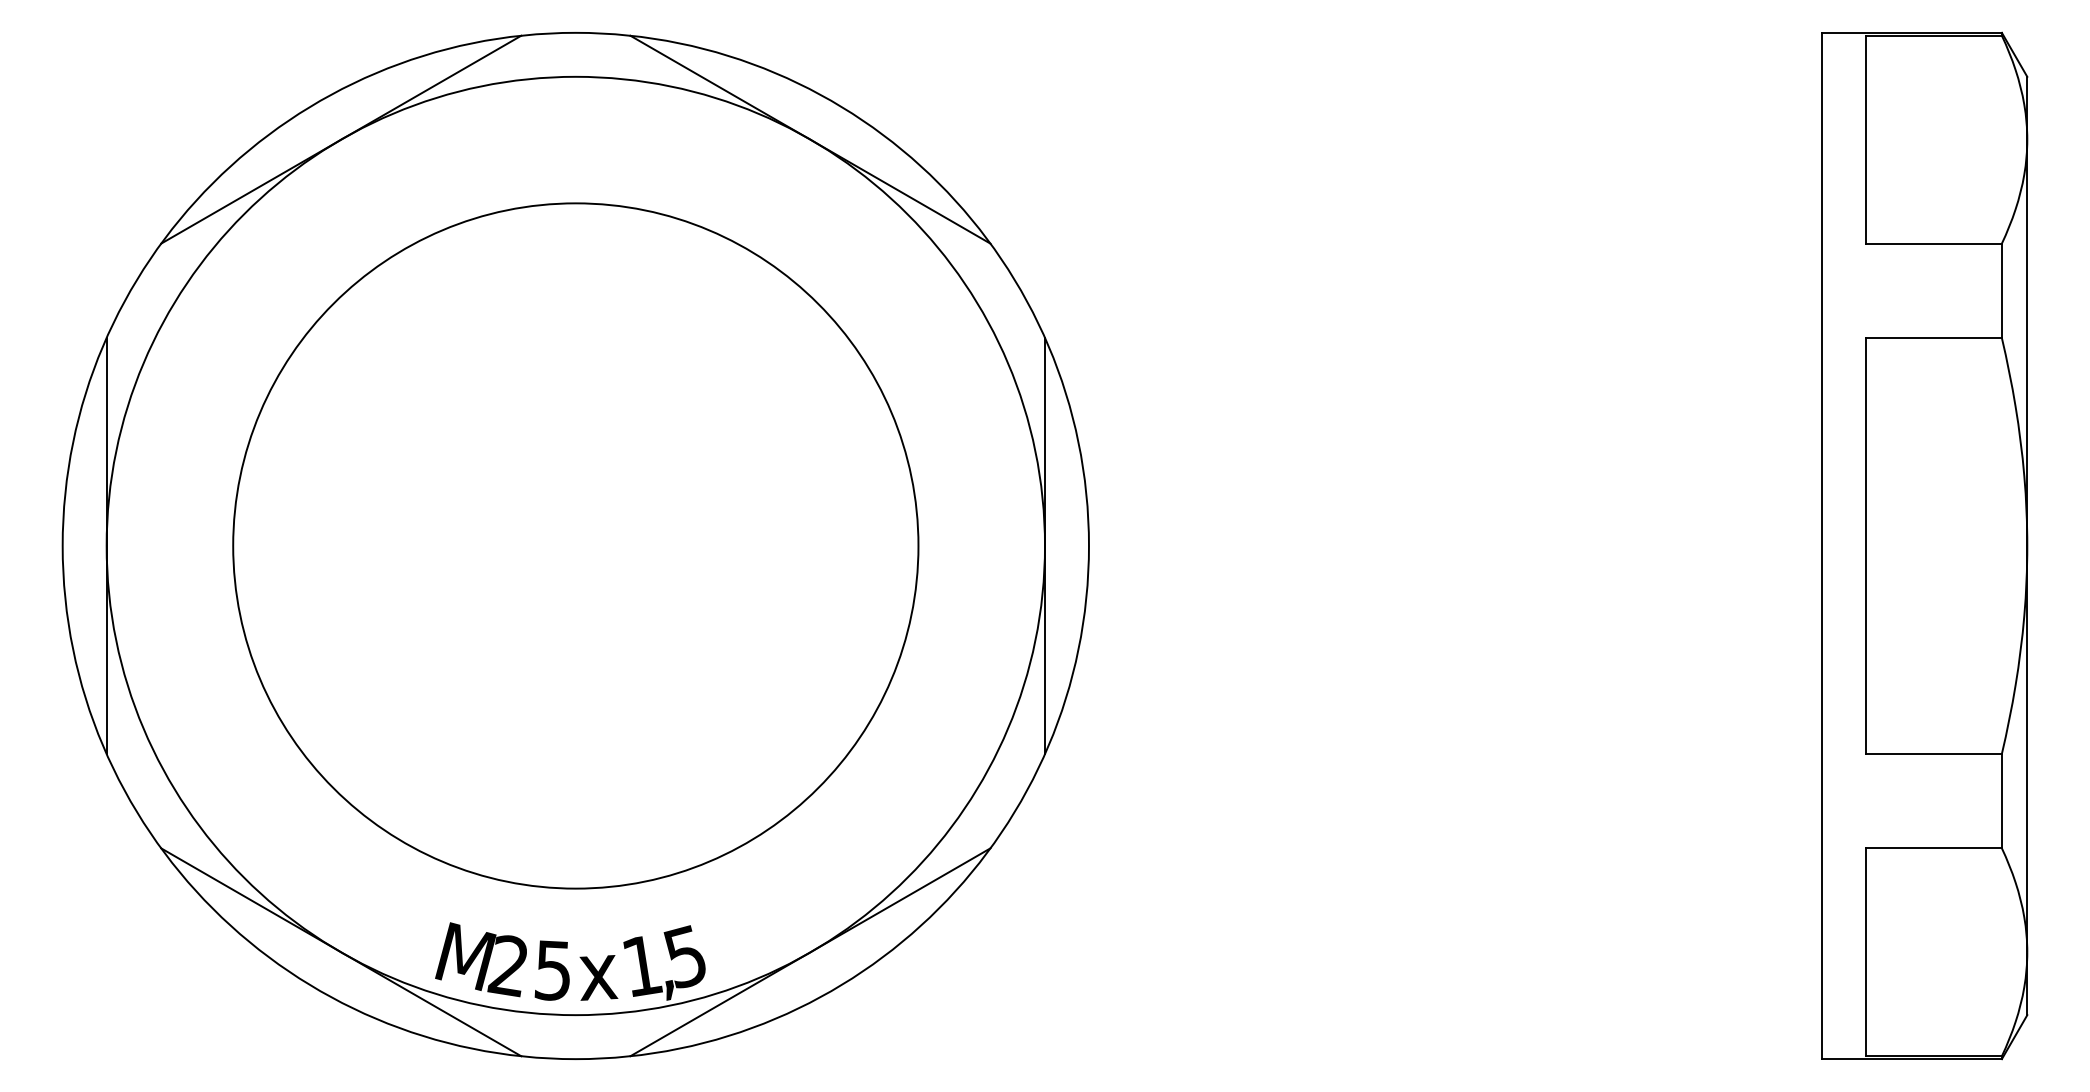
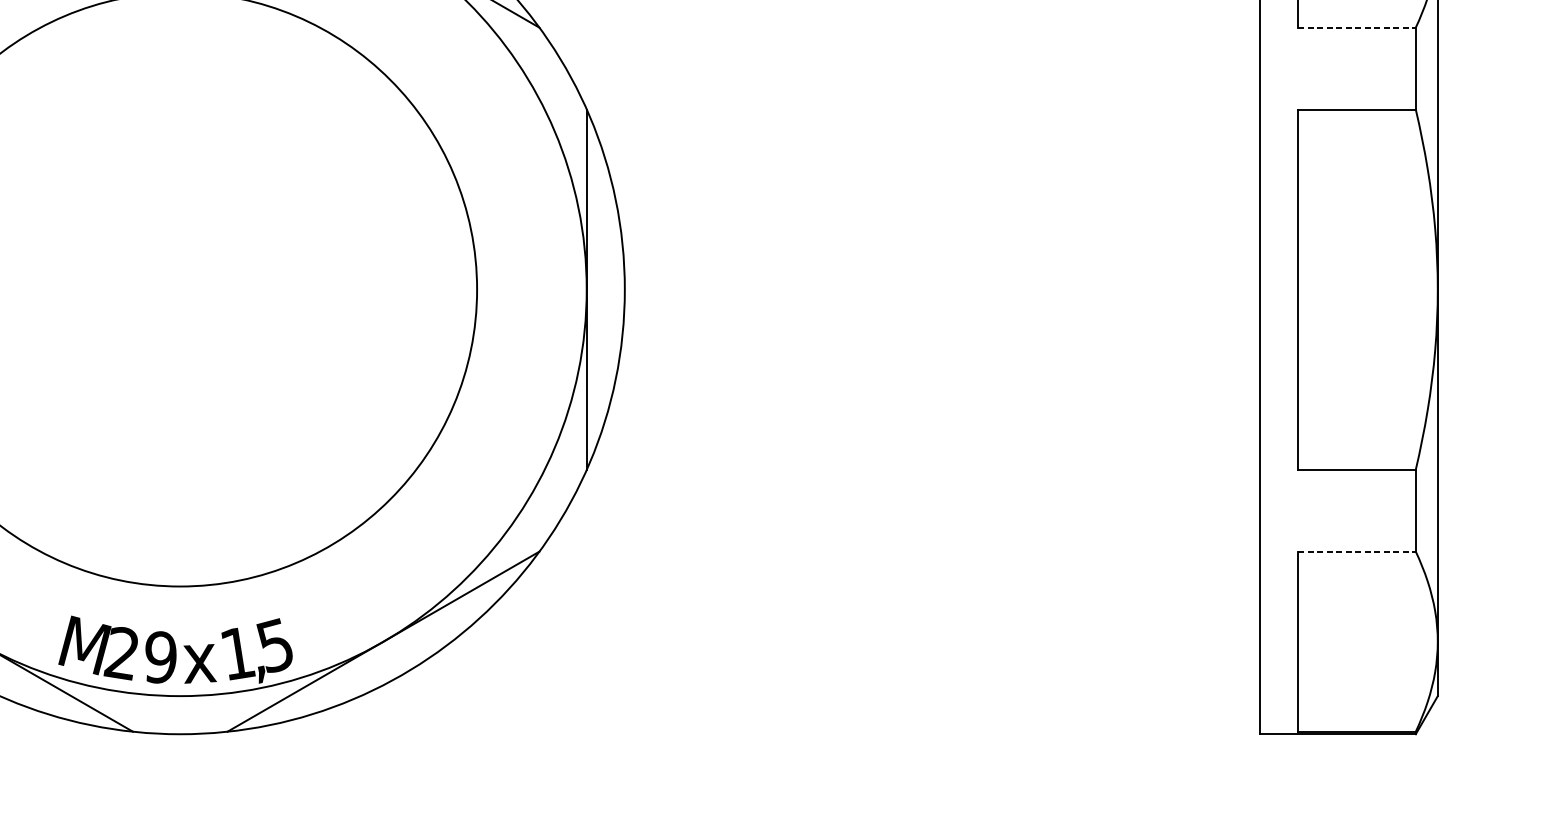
line: (1933, 243) -> (1356, 27), solid -> dashed
line: (1933, 848) -> (1356, 551), solid -> dashed
text: (552, 970) -> (160, 657), 5 -> 9

